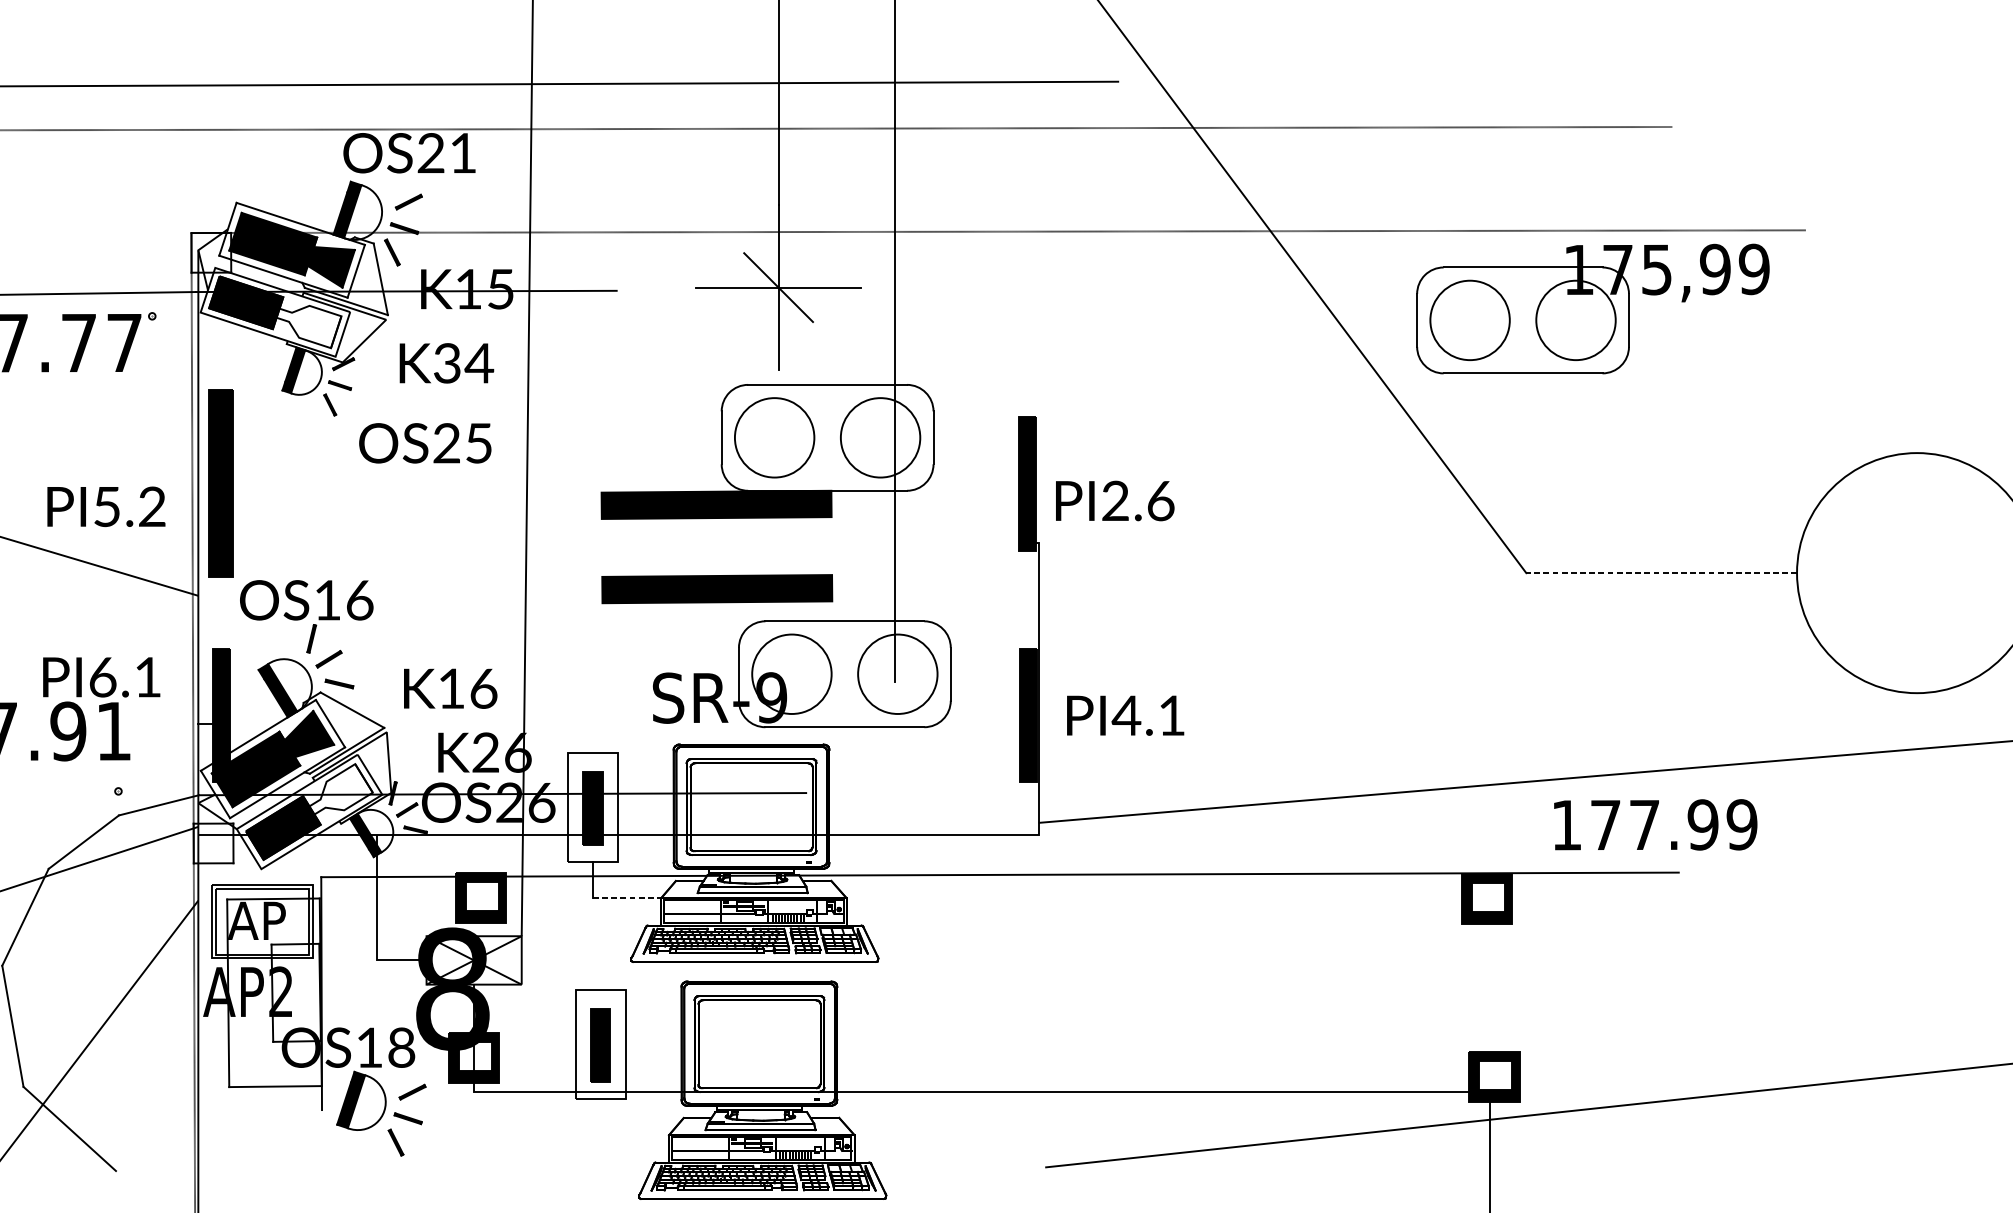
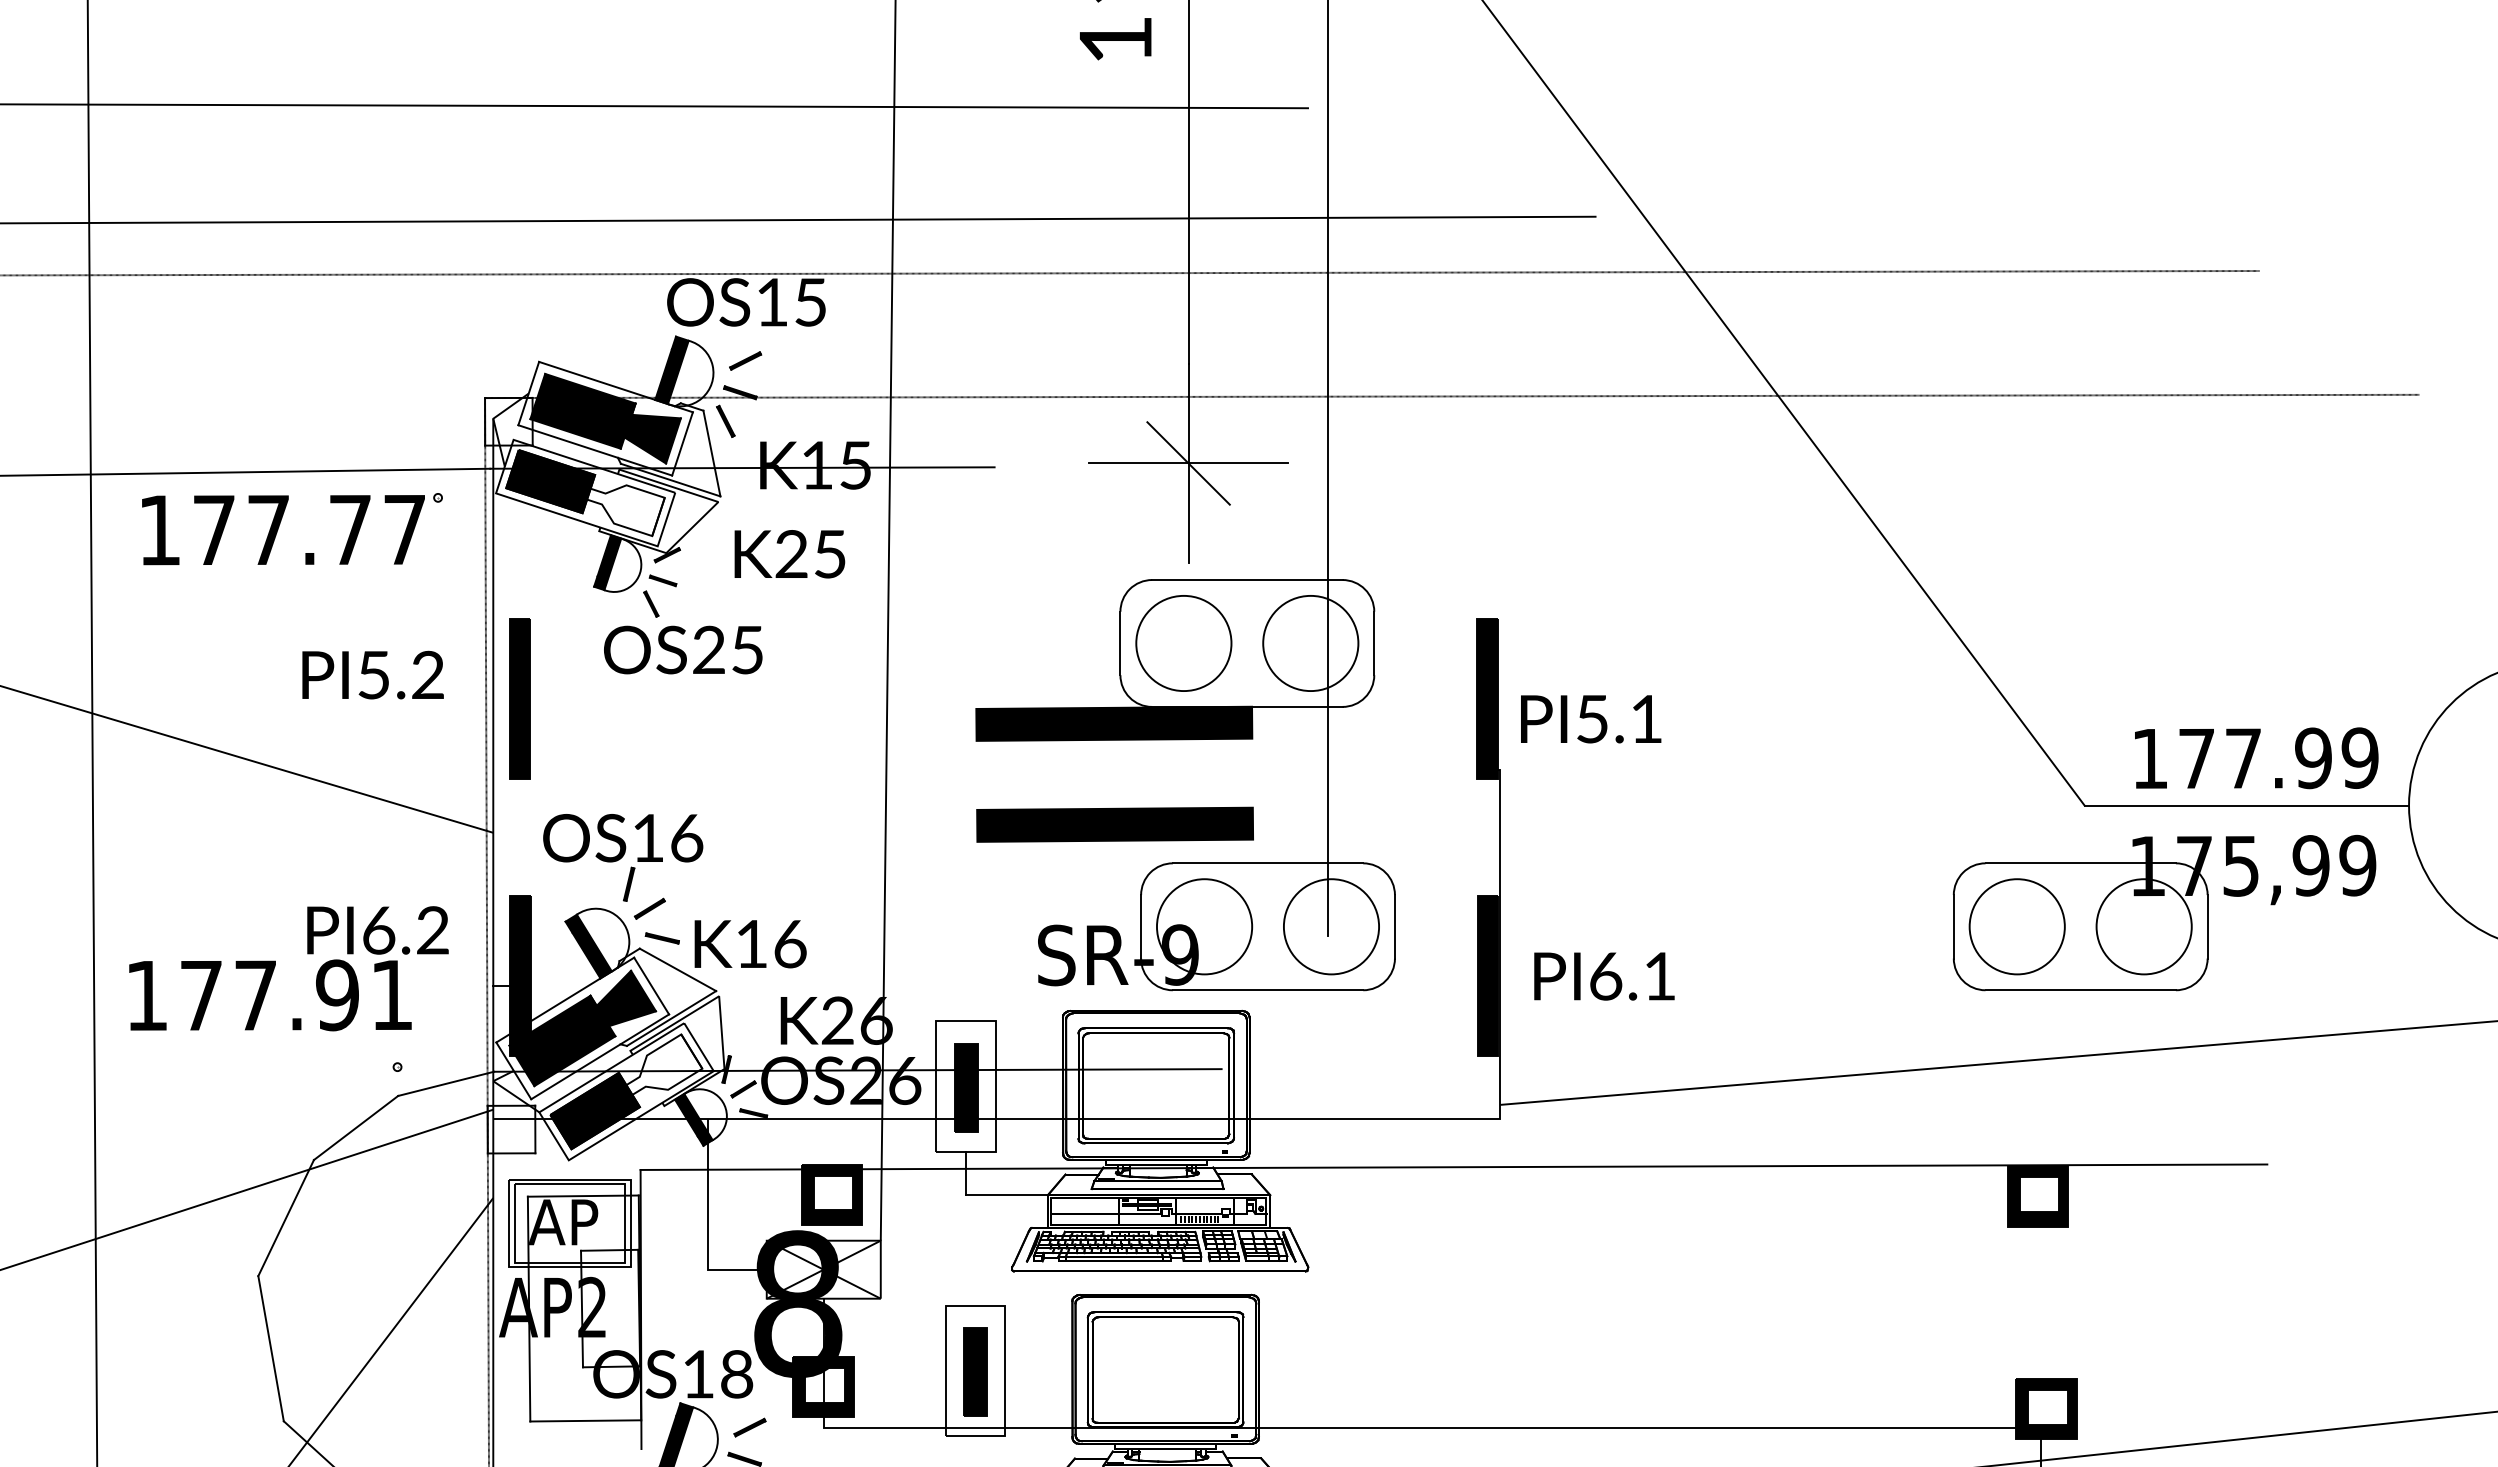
text: (446, 153) -> (790, 302), OS21 -> OS15
part: (1592, 308) -> (2164, 912), moved
text: (463, 363) -> (811, 554), K34 -> K25
text: (425, 442) -> (683, 649), moved
part: (220, 483) -> (519, 698), size x0.71
text: (1138, 500) -> (1619, 718), PI2.6 -> PI5.1
text: (105, 506) -> (372, 674), moved
line: (1661, 573) -> (2246, 805), dashed -> solid
text: (147, 677) -> (432, 930), PI6.1 -> PI6.2
text: (450, 689) -> (750, 944), moved
text: (1126, 715) -> (1605, 976), PI4.1 -> PI6.1
text: (1655, 825) -> (2256, 758), moved
line: (627, 898) -> (1007, 1195), dashed -> solid

